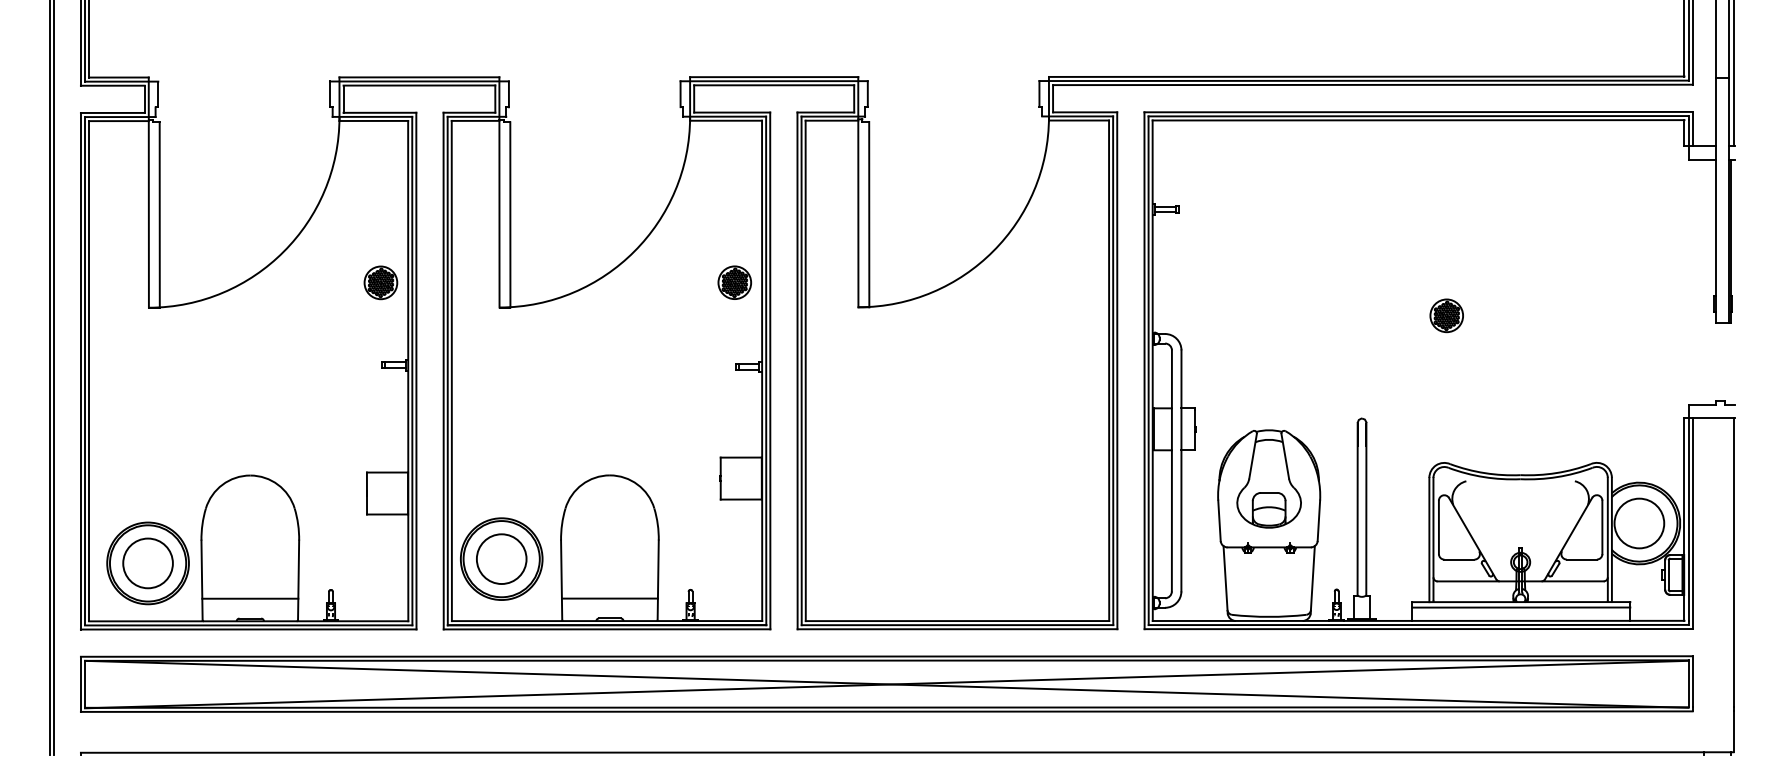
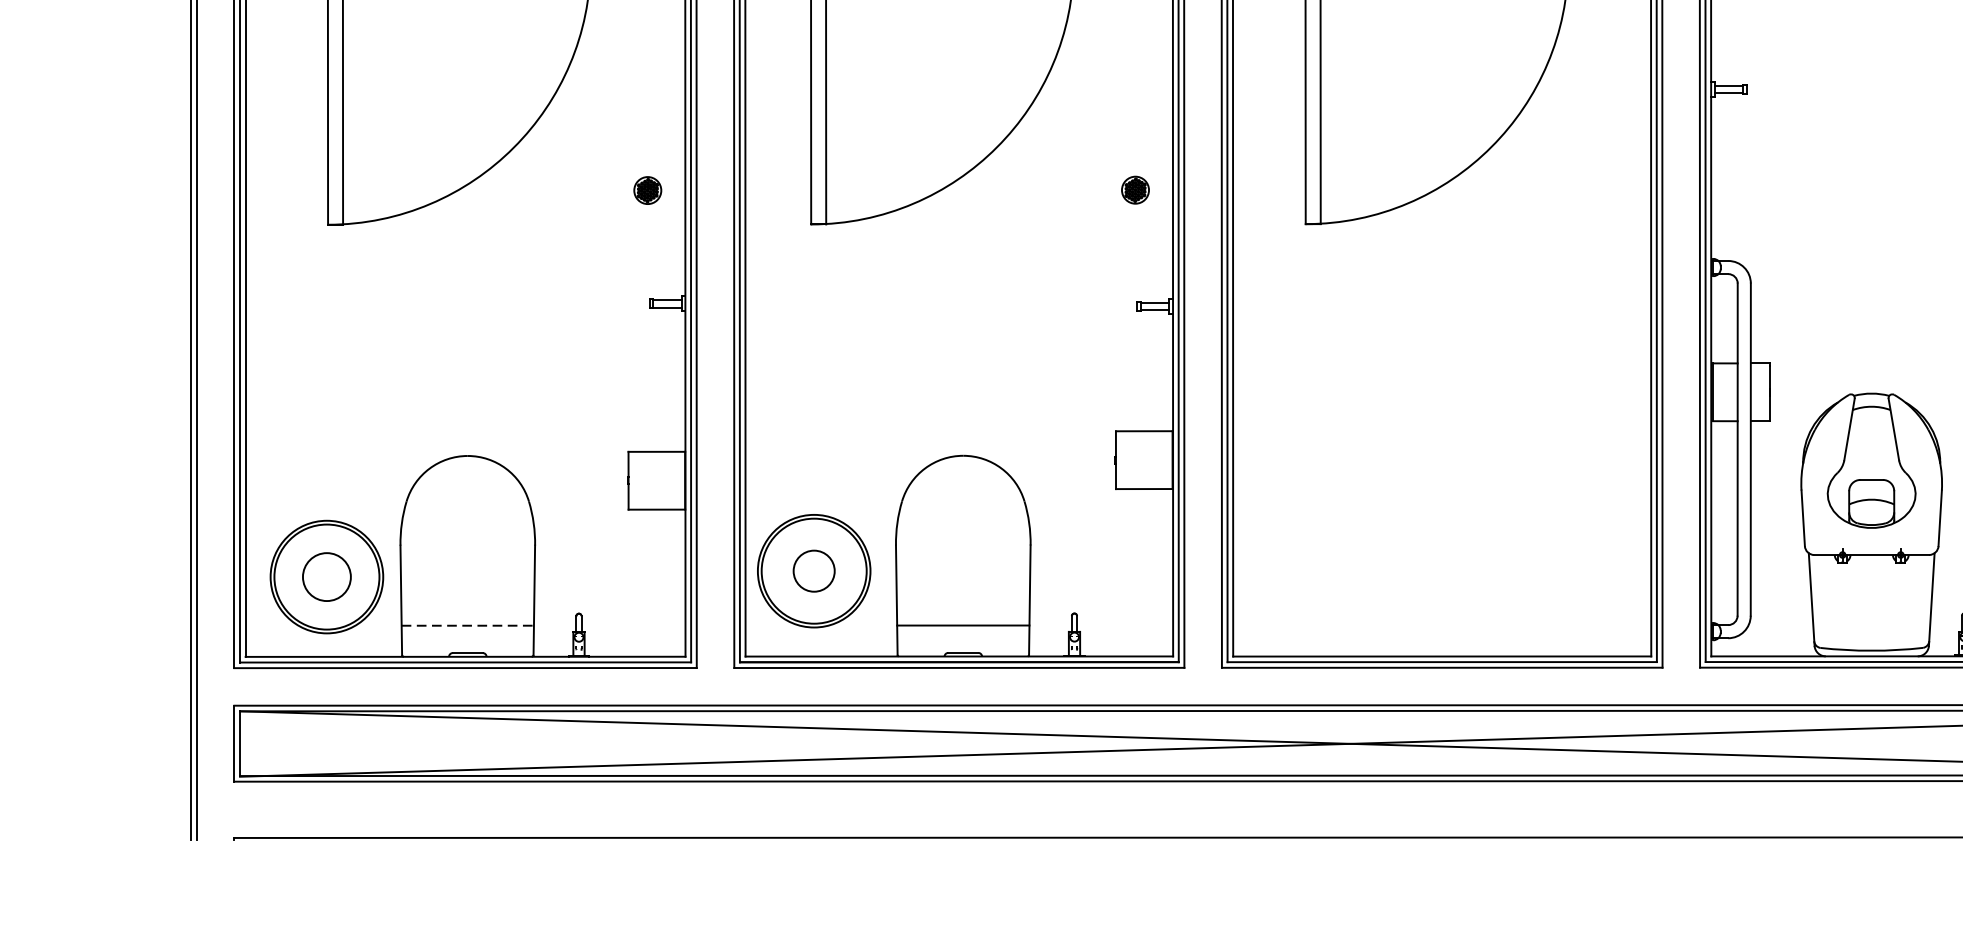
part: (380, 282) -> (647, 189), size x0.6
part: (734, 282) -> (1134, 189), size x0.6
circle: (501, 559) -> (813, 571), size x0.6
circle: (147, 563) -> (326, 577), size x0.7
line: (250, 598) -> (468, 625), solid -> dashed

